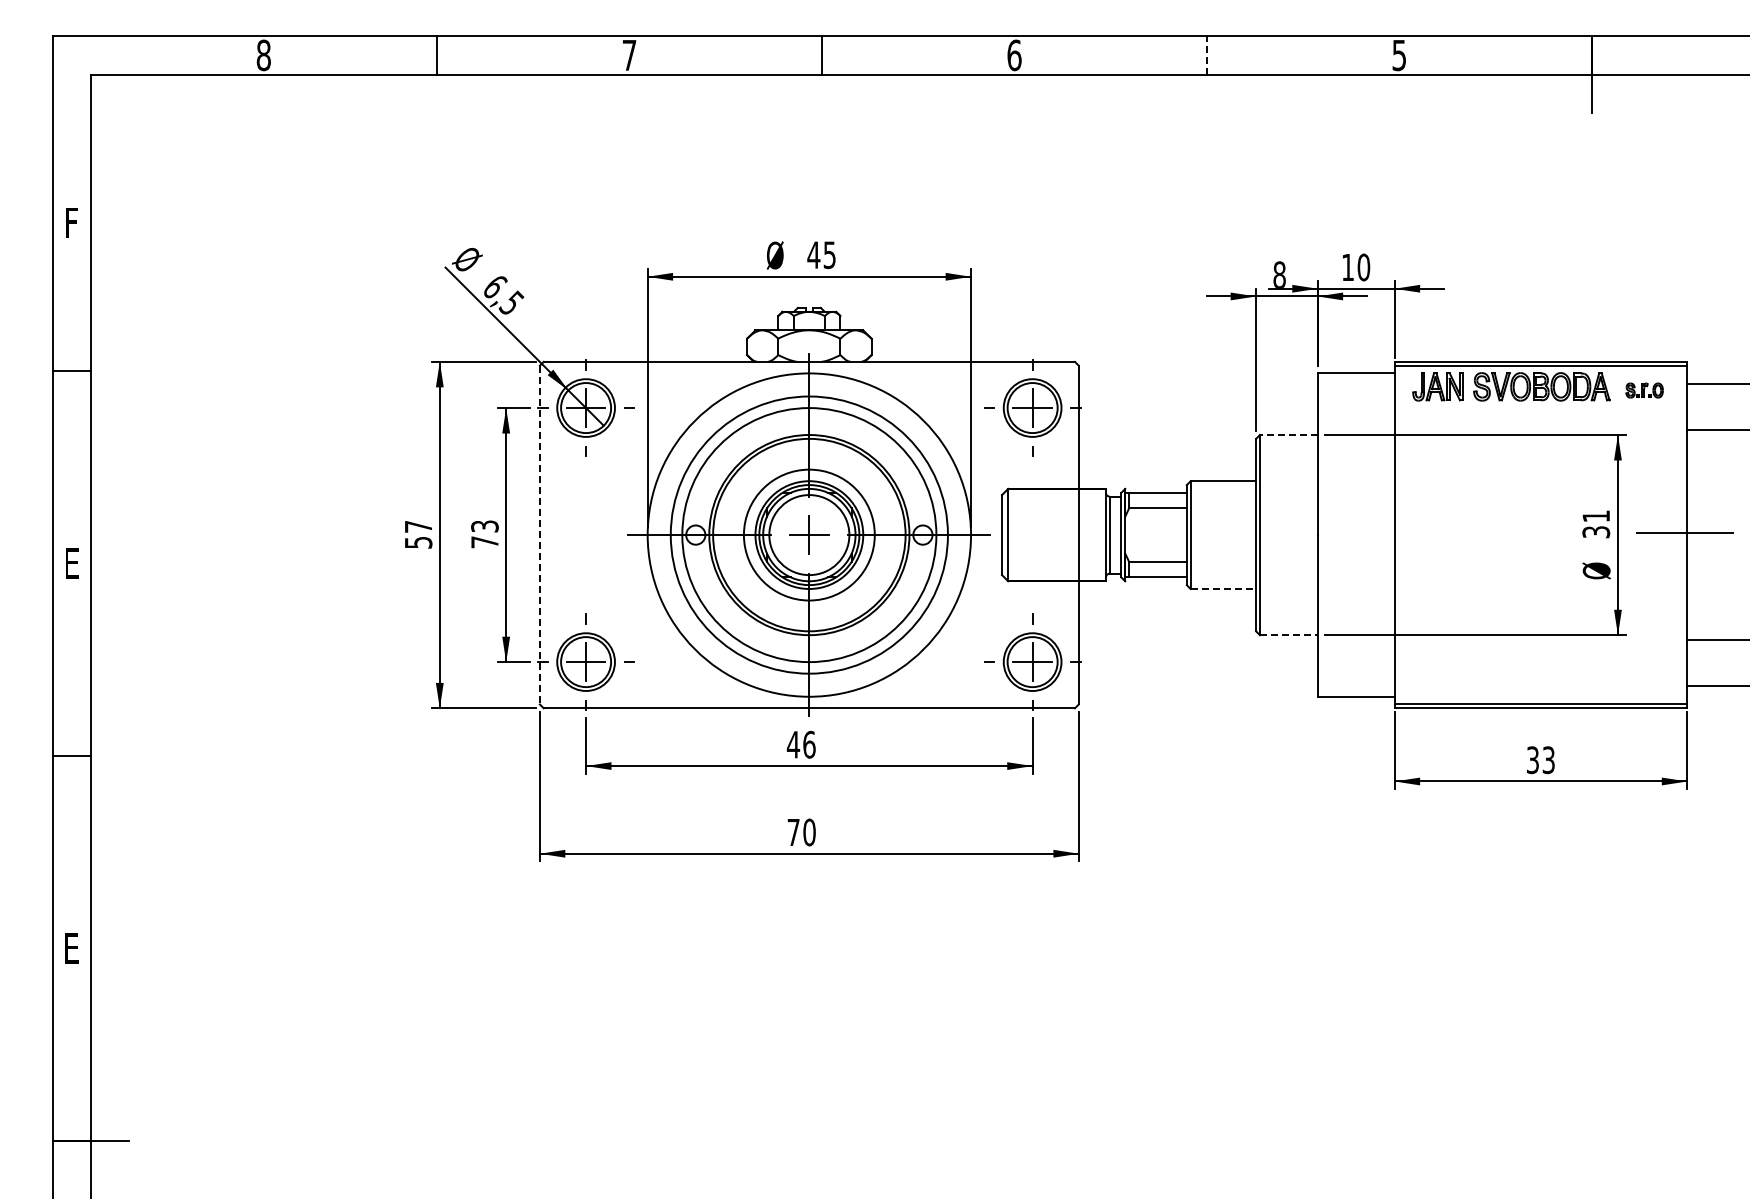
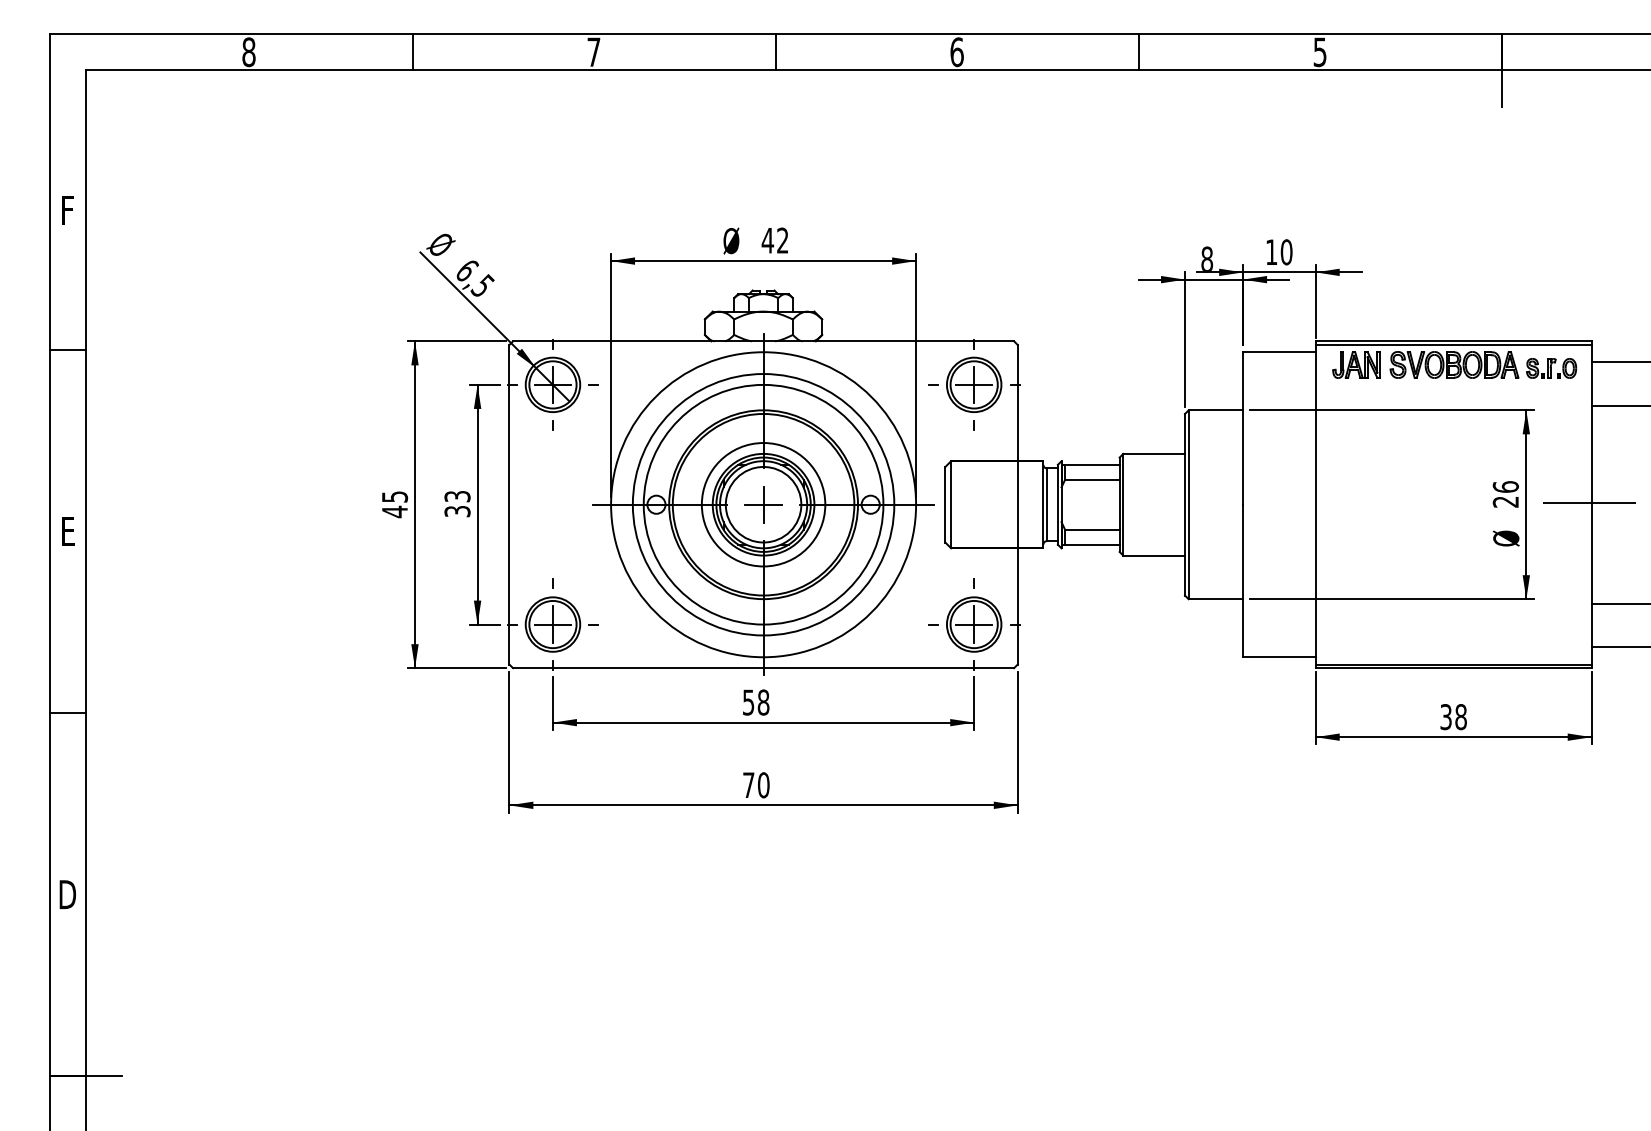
line: (1207, 54) -> (1139, 51), dashed -> solid
text: (829, 255) -> (782, 241), 45 -> 42
part: (1644, 390) -> (1551, 368), size x1.43
line: (1288, 435) -> (1215, 410), dashed -> solid
text: (1596, 524) -> (1506, 494), 31 -> 26
text: (418, 535) -> (394, 505), 57 -> 45
line: (539, 535) -> (509, 505), dashed -> solid
text: (484, 542) -> (457, 511), 73 -> 33
line: (1223, 589) -> (1154, 556), dashed -> solid
line: (1288, 635) -> (1215, 599), dashed -> solid
text: (800, 744) -> (755, 702), 46 -> 58
text: (1548, 760) -> (1460, 717), 33 -> 38
text: (71, 948) -> (67, 894), E -> D

